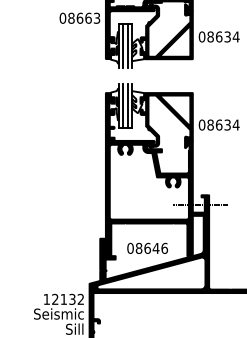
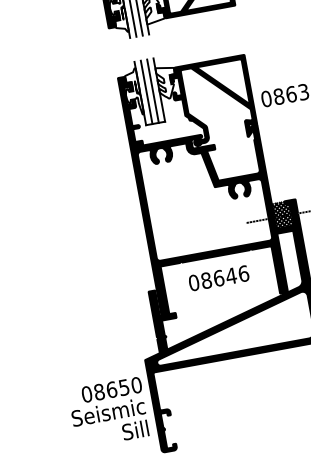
hatch: (198, 203) -> (282, 214), added
text: (147, 247) -> (218, 277), moved
text: (63, 298) -> (111, 388), 12132 -> 08650

